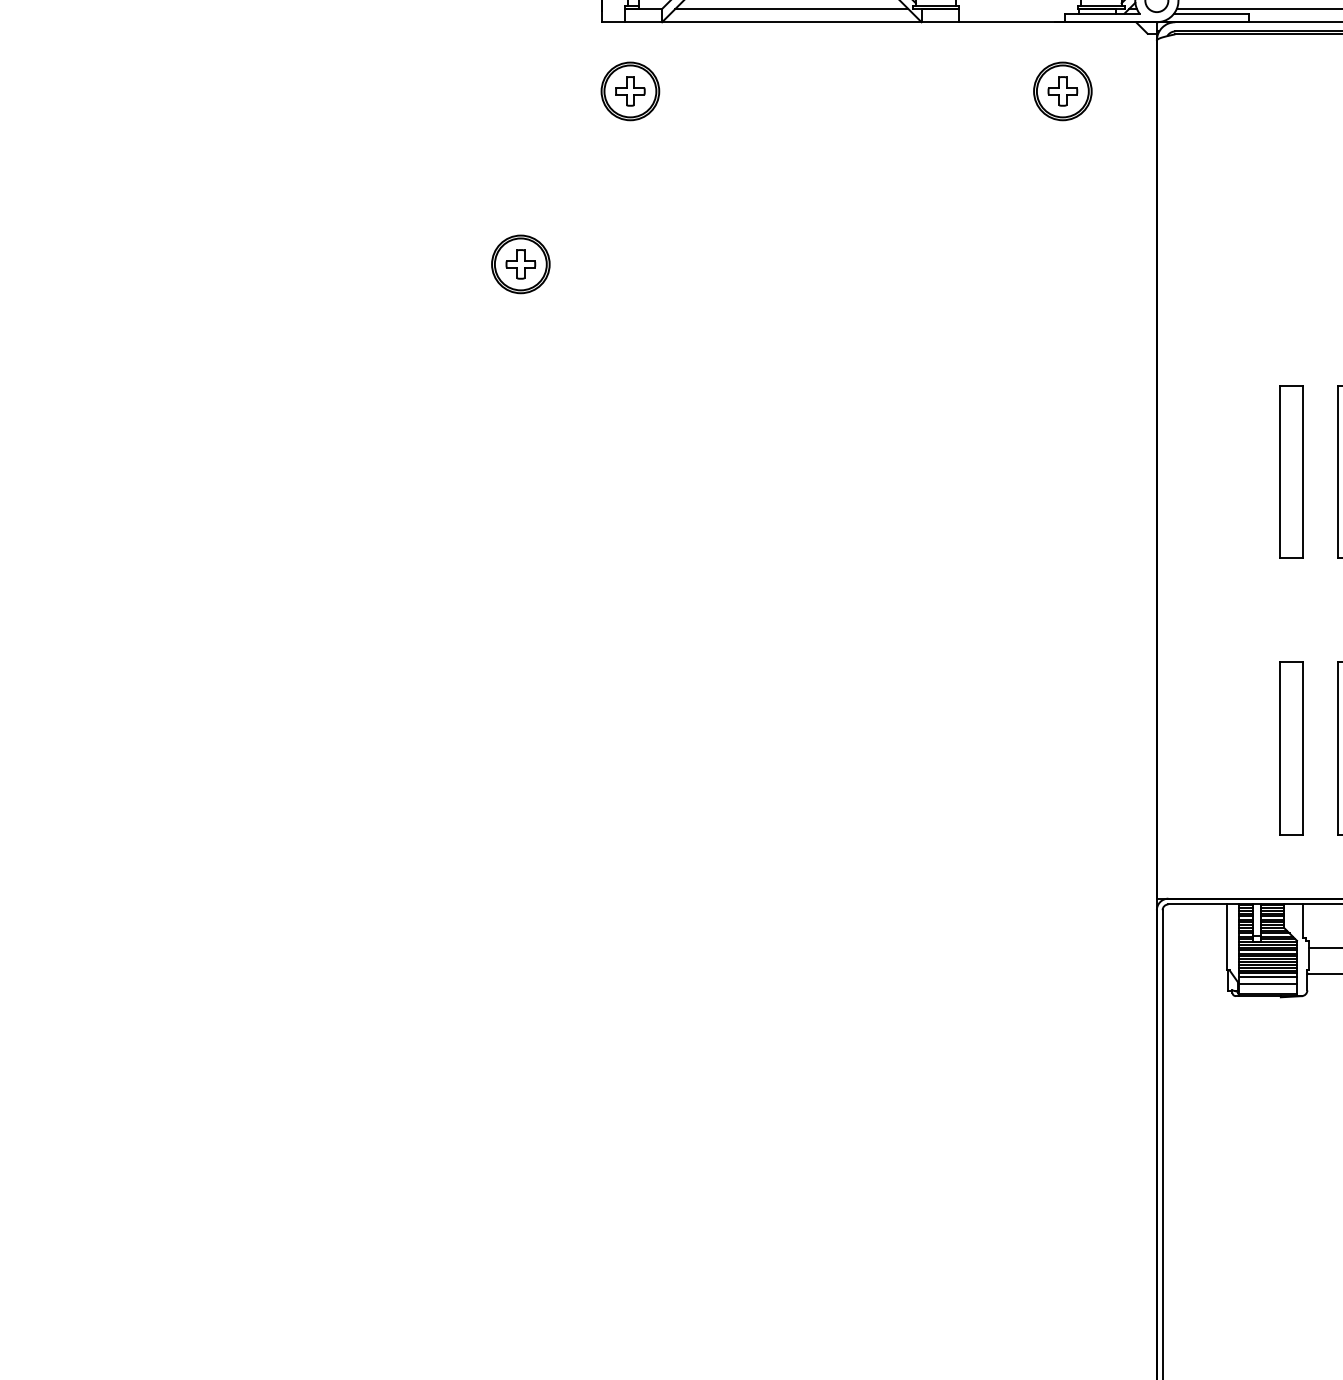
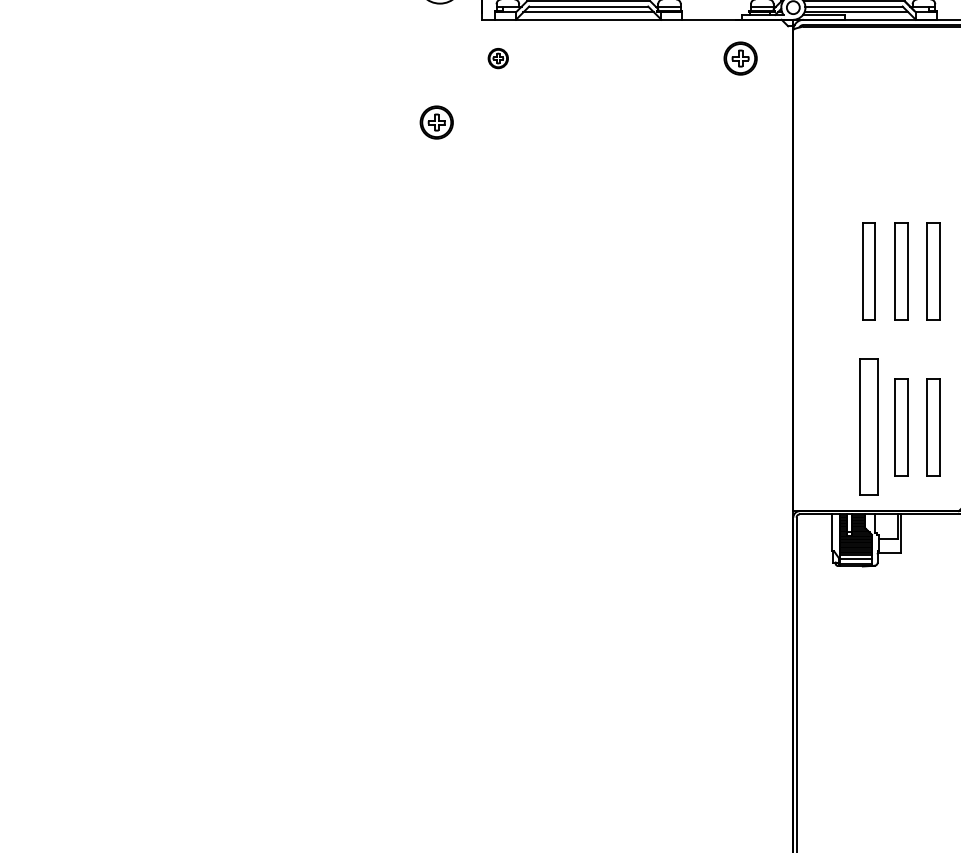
part: (630, 91) -> (498, 58), size x0.6
part: (520, 264) -> (436, 122), moved
part: (1290, 749) -> (868, 427), size x1.4

